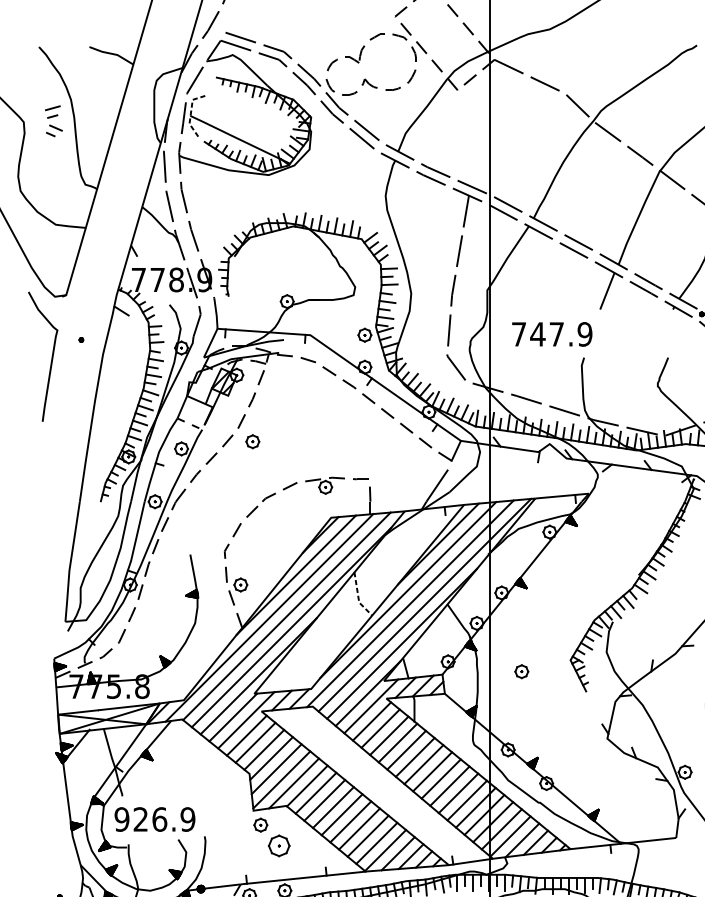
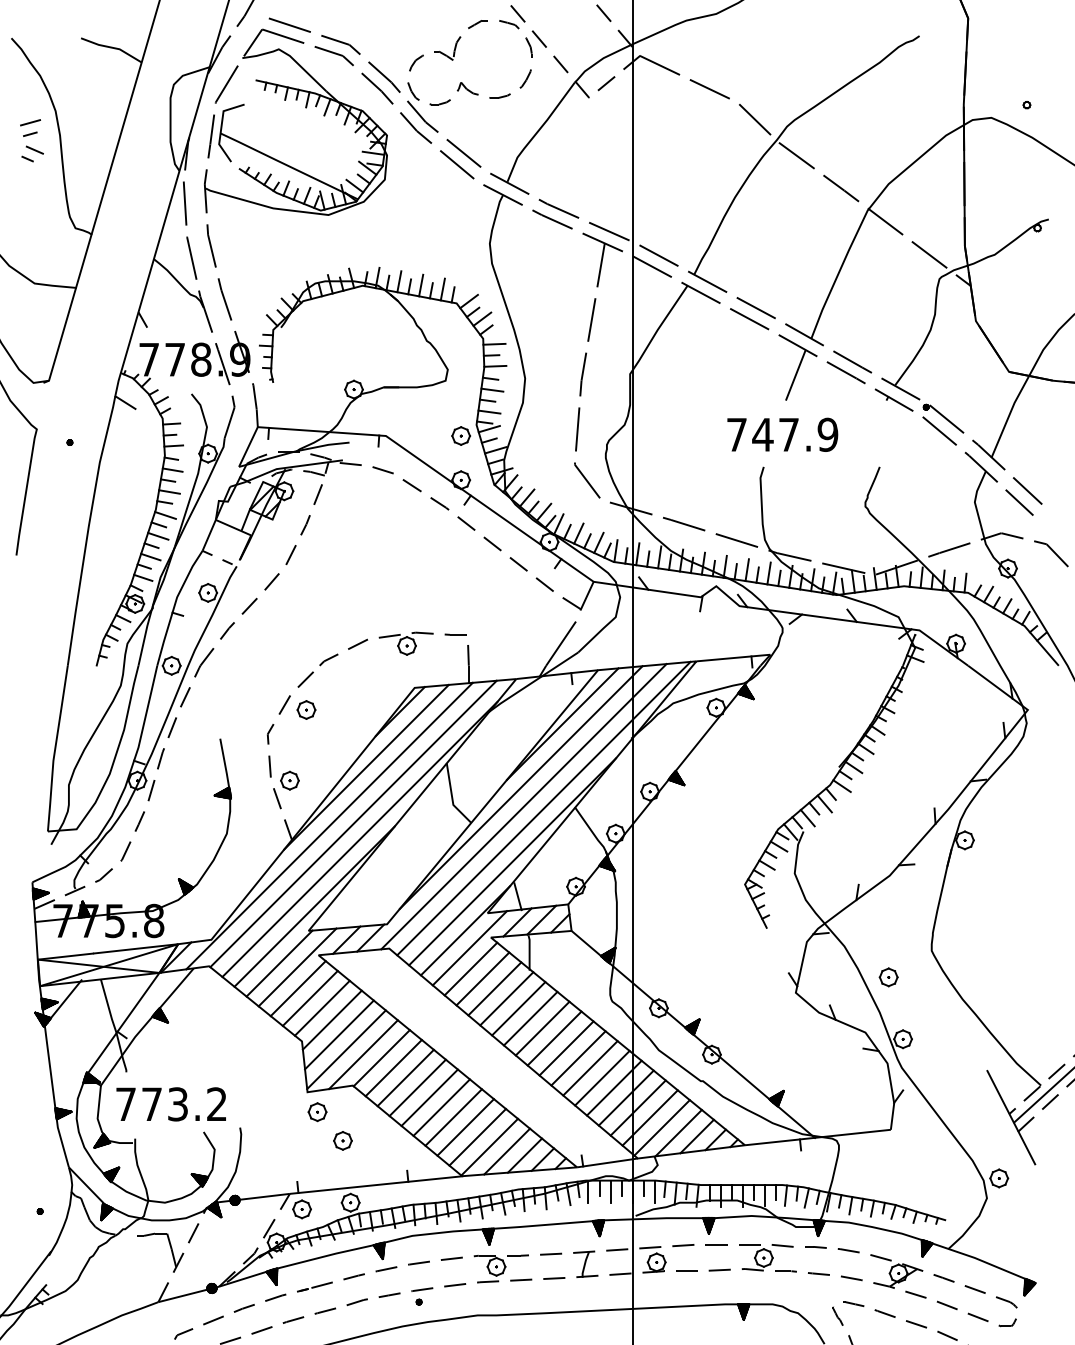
line: (191, 110) -> (221, 126), dashed -> solid
text: (552, 334) -> (782, 434), moved
part: (252, 441) -> (306, 709), moved
line: (358, 597) -> (452, 797), dashed -> solid
part: (521, 671) -> (888, 977), moved
text: (155, 819) -> (171, 1104), 926.9 -> 773.2
part: (278, 845) -> (342, 1140), size x0.62

